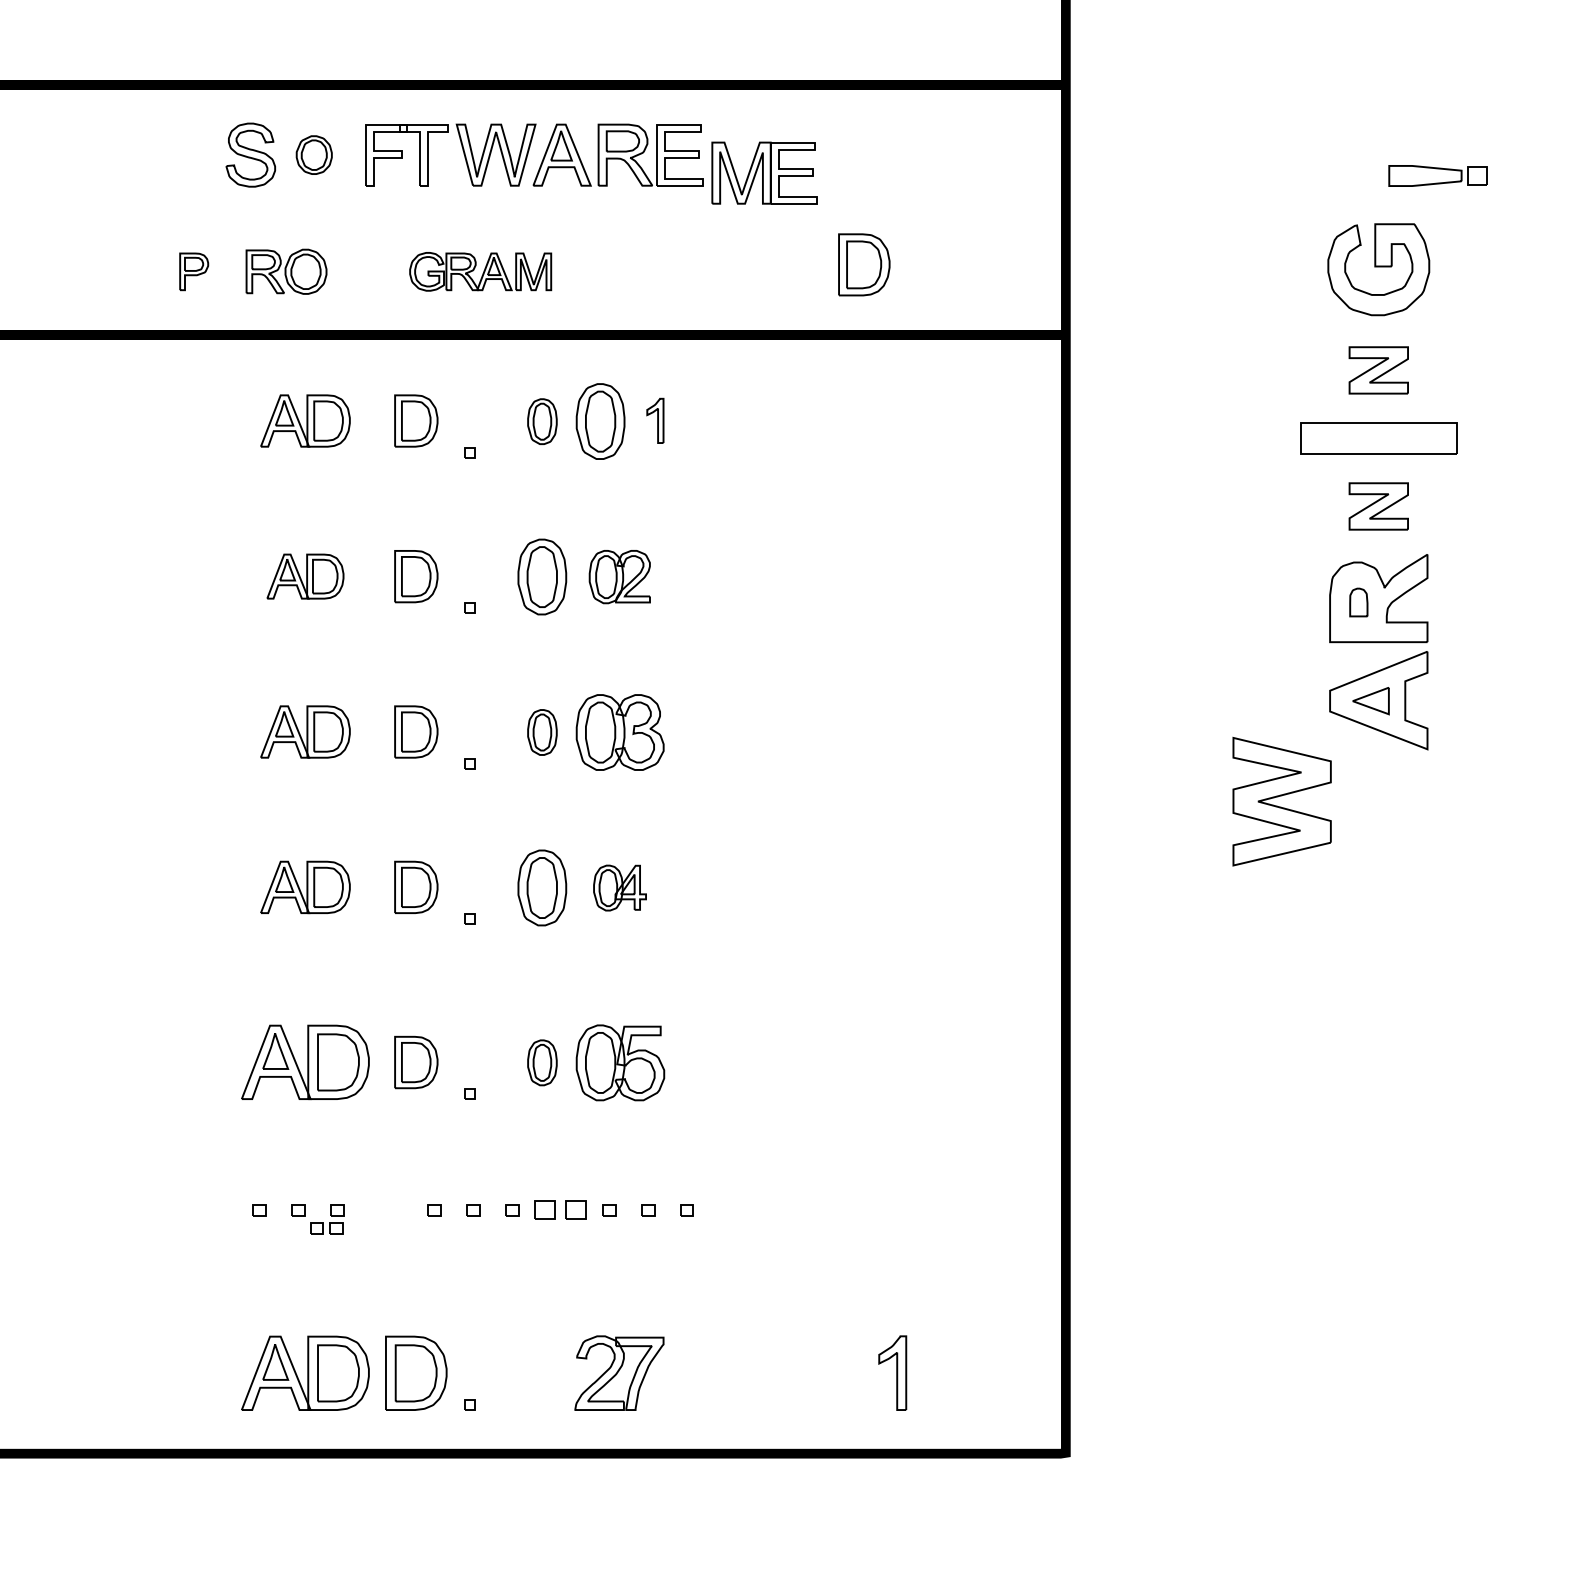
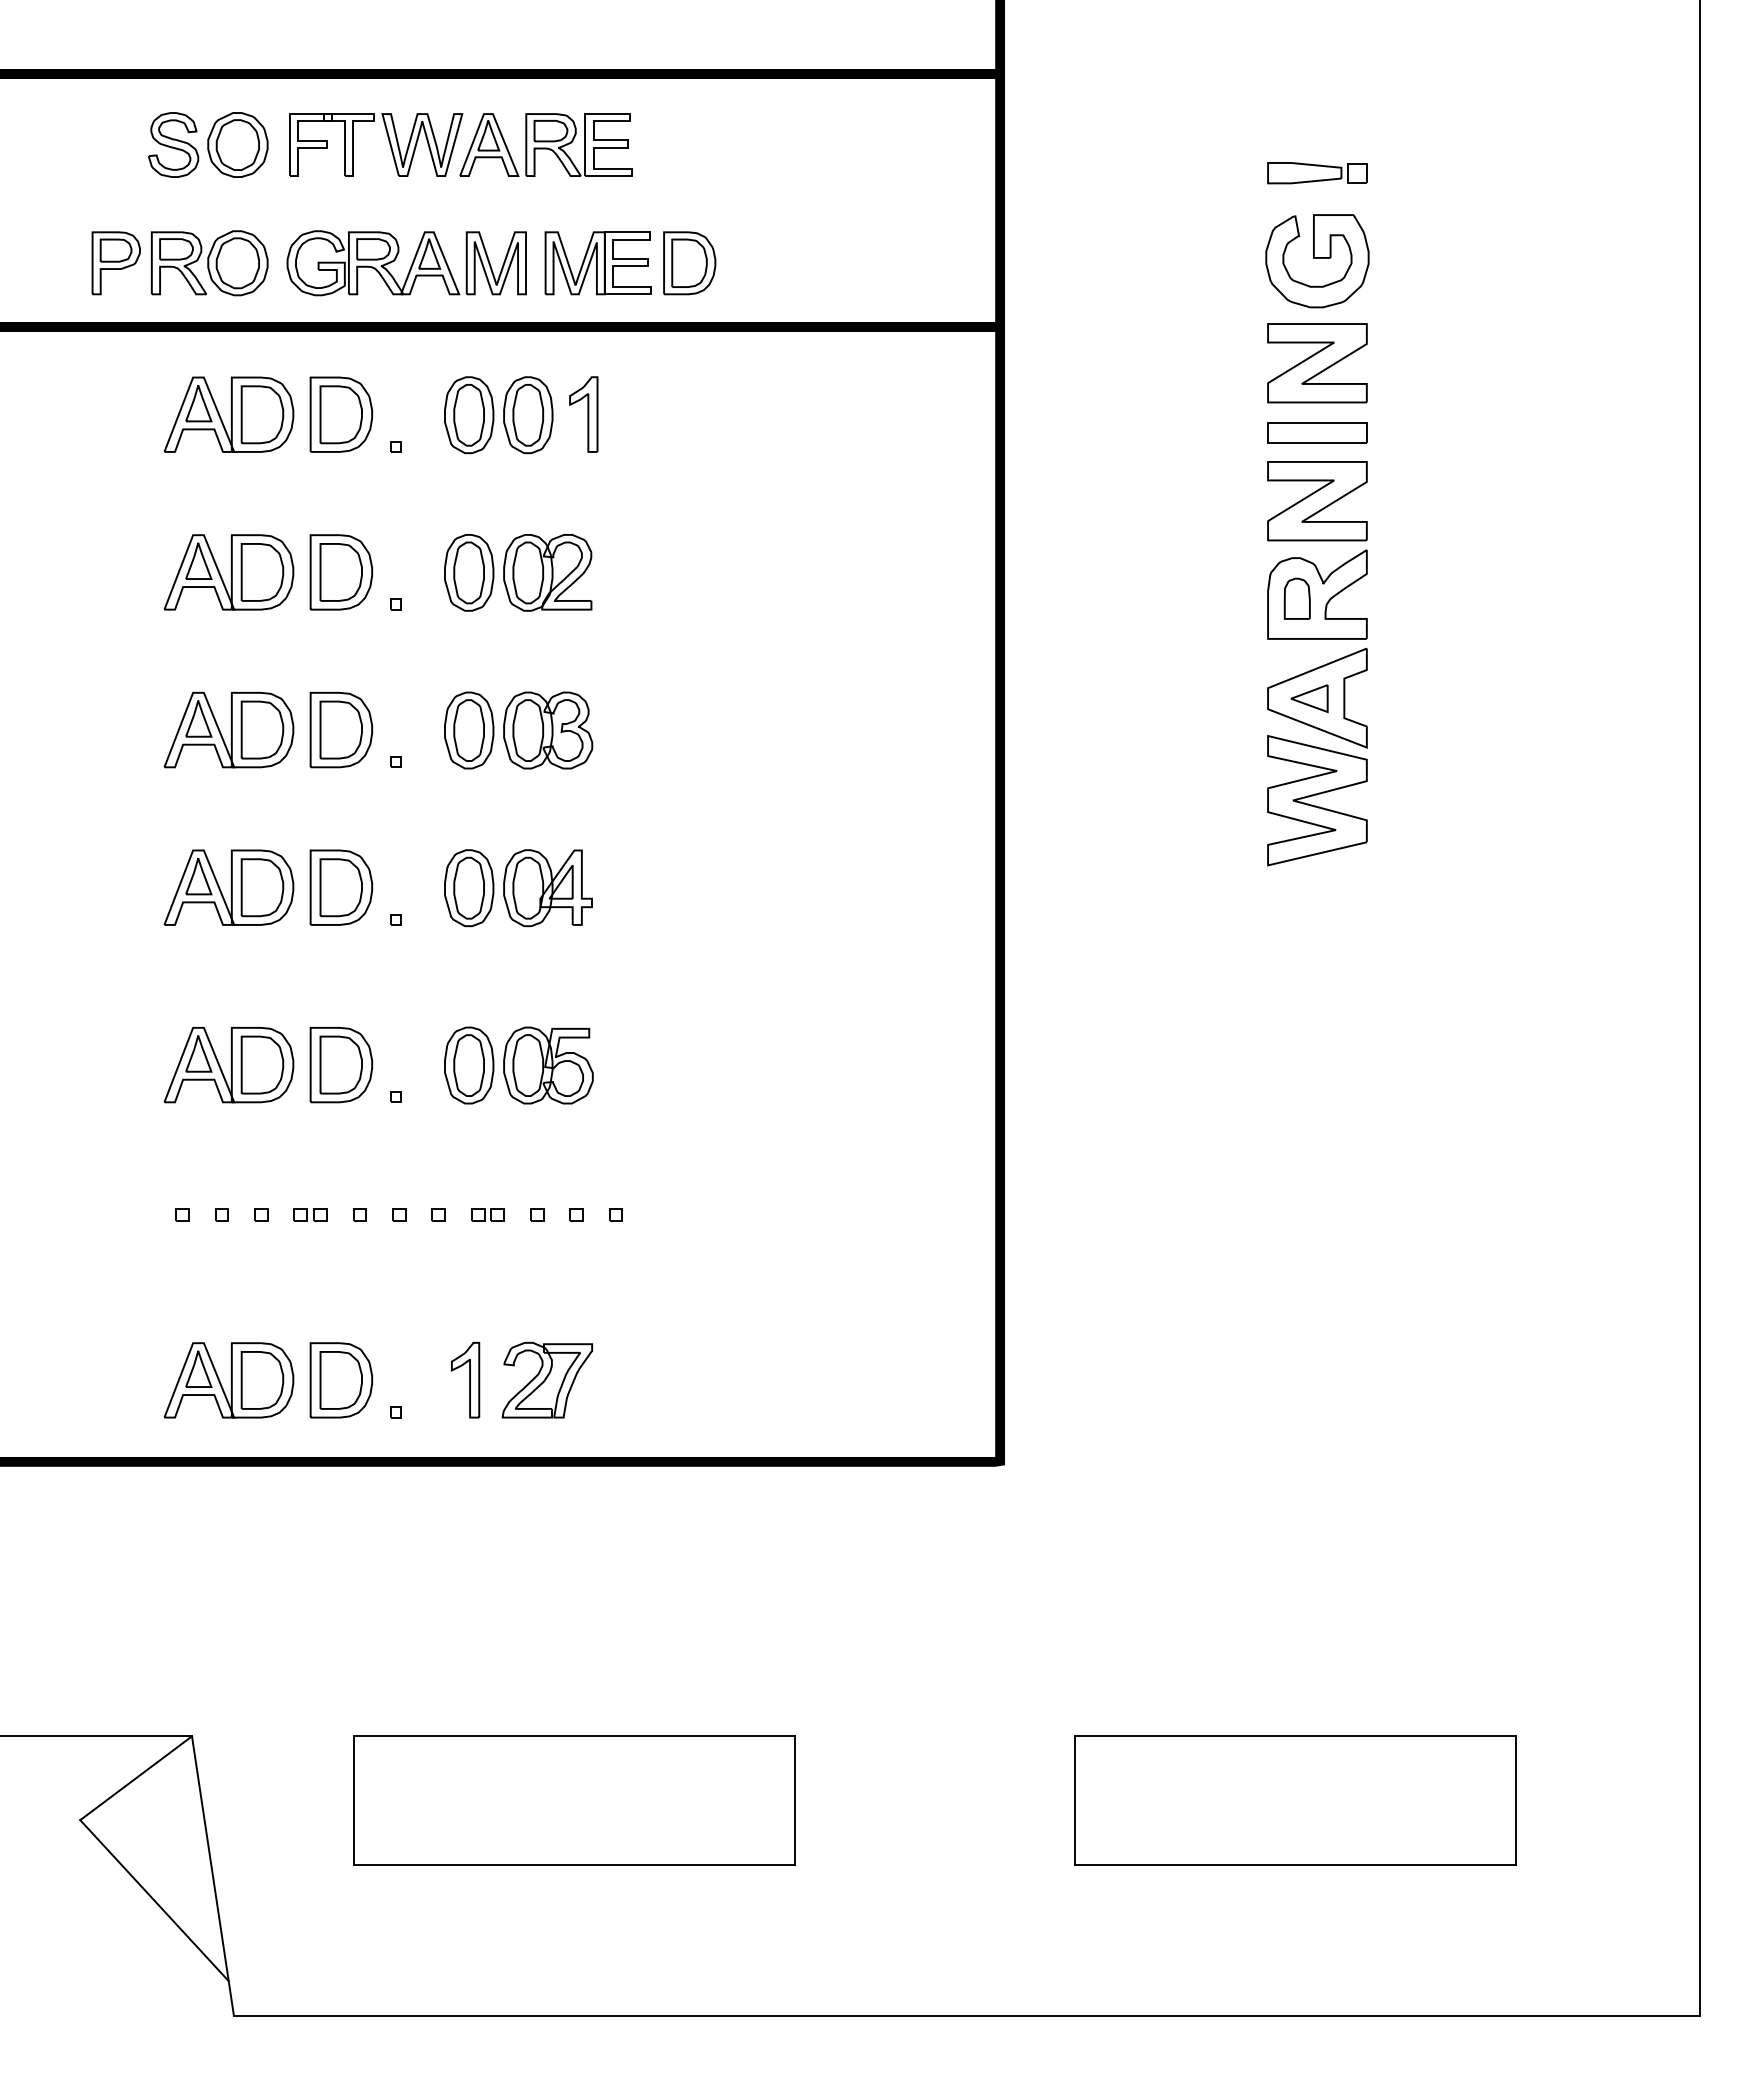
part: (313, 154) -> (237, 144), size x1.67
part: (763, 173) -> (597, 263), moved
part: (1437, 176) -> (1317, 173), moved
part: (864, 265) -> (689, 263), moved
part: (193, 271) -> (115, 263), size x1.67
part: (286, 271) -> (209, 263), size x1.43
part: (480, 271) -> (406, 263), size x1.67
part: (1378, 370) -> (1317, 363), size x1.67
part: (304, 420) -> (228, 414), size x1.43
part: (416, 420) -> (341, 414), size x1.43
part: (655, 420) -> (583, 414), size x1.67
part: (542, 421) -> (469, 415), size x1.67
part: (1378, 438) -> (1317, 432), size x0.62
part: (1378, 506) -> (1317, 501), size x1.67
part: (304, 576) -> (228, 572), size x1.67
part: (416, 576) -> (341, 572), size x1.43
part: (619, 576) -> (547, 572), size x1.43
part: (1358, 602) -> (1296, 598), size x1.43
part: (304, 731) -> (228, 729), size x1.43
part: (416, 731) -> (341, 729), size x1.43
part: (542, 732) -> (469, 730), size x1.67
part: (1282, 801) -> (1317, 800), moved
part: (304, 887) -> (228, 887), size x1.43
part: (416, 887) -> (341, 887), size x1.43
part: (619, 888) -> (547, 888), size x1.67
part: (416, 1062) -> (341, 1065), size x1.43
part: (542, 1062) -> (469, 1065), size x1.67
part: (560, 1209) -> (487, 1214), size x0.62
part: (326, 1228) -> (310, 1214), moved
part: (892, 1373) -> (465, 1380), moved

